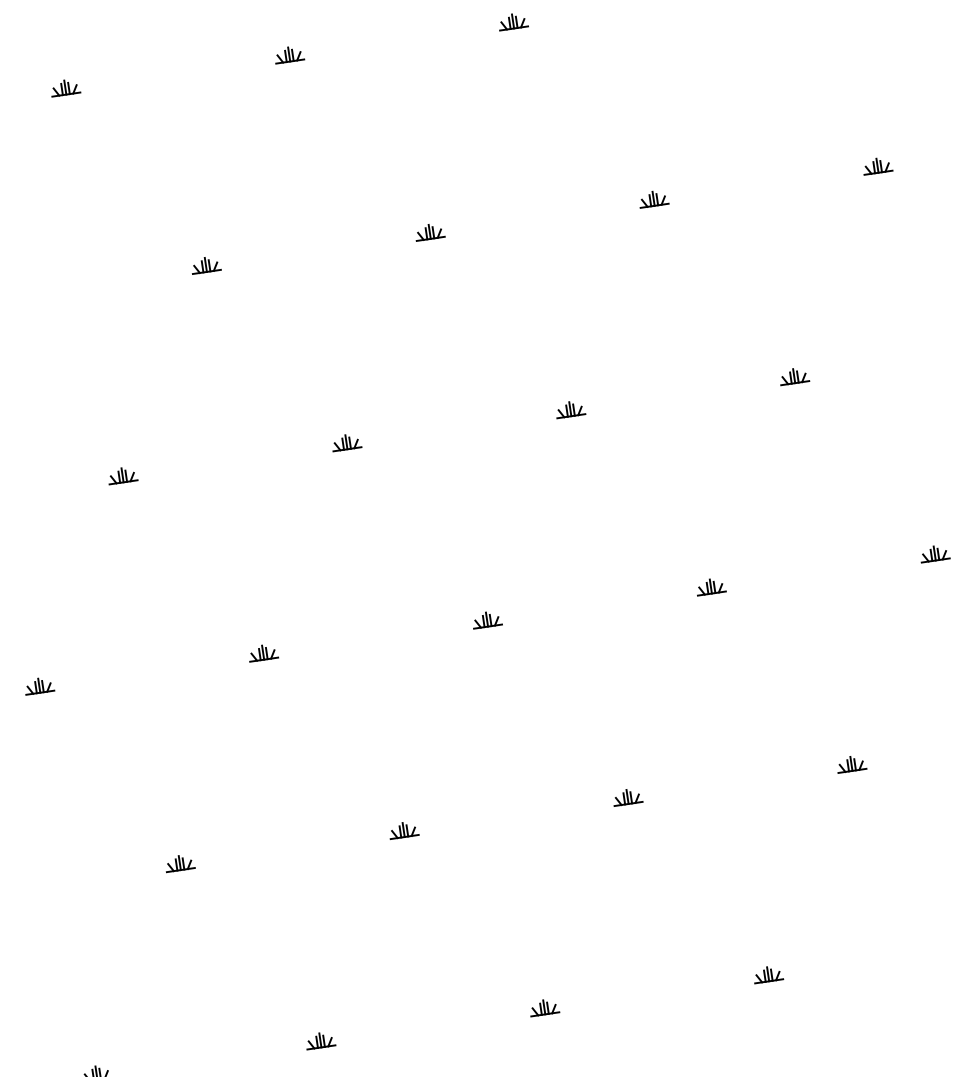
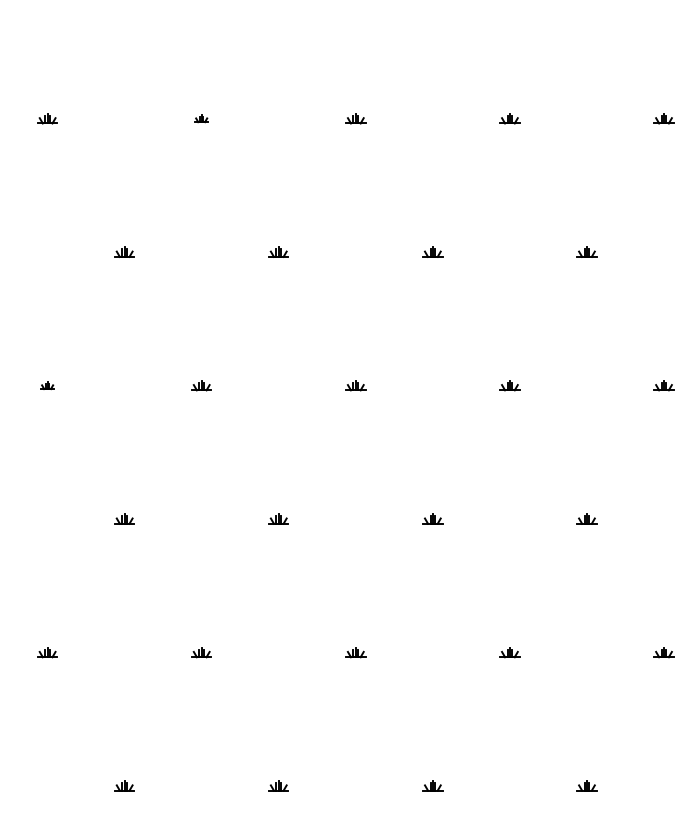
part: (205, 264) -> (201, 118), size x0.7
part: (38, 685) -> (47, 385), size x0.7

